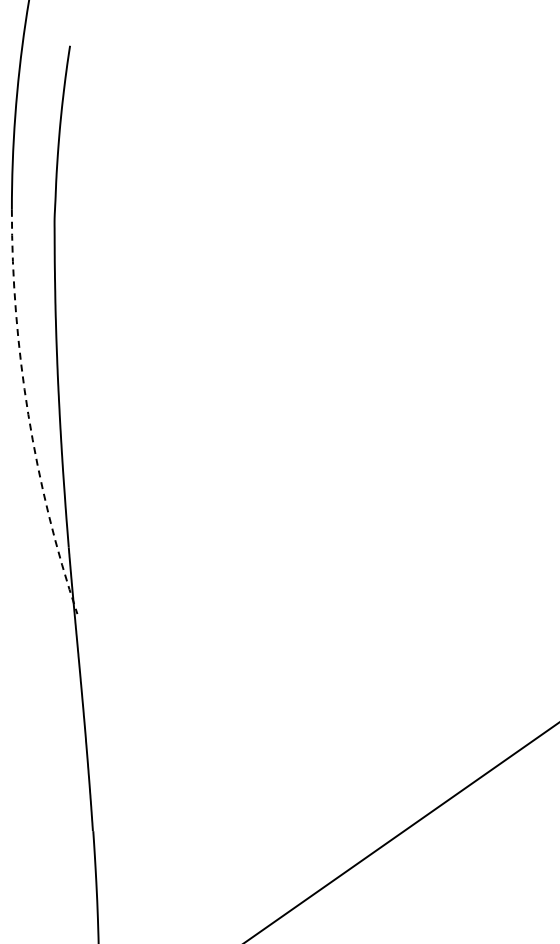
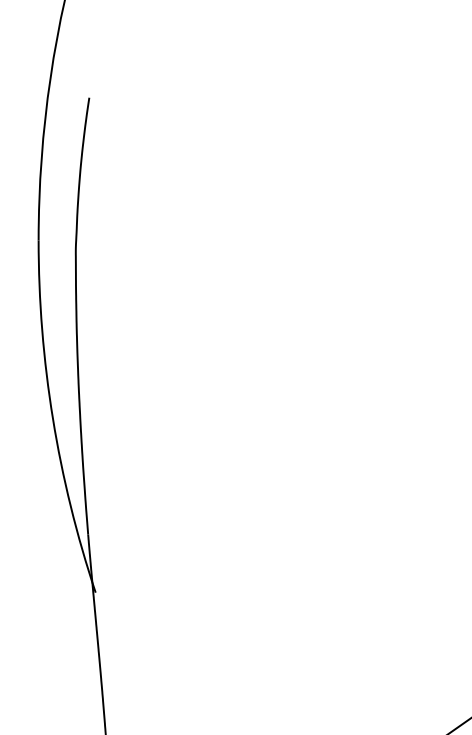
arc: (28, 414) -> (53, 418), dashed -> solid

